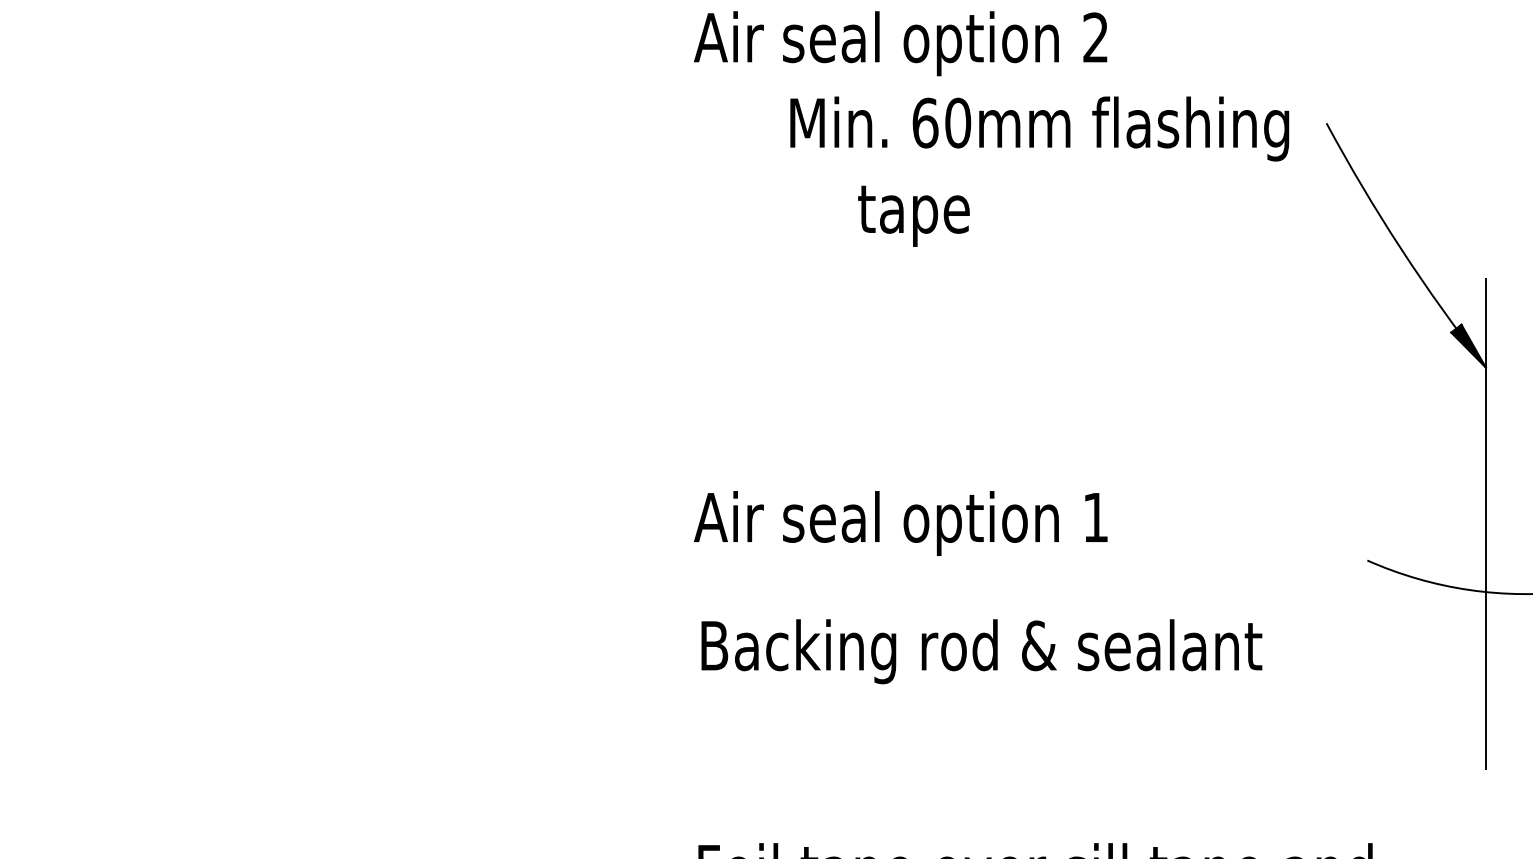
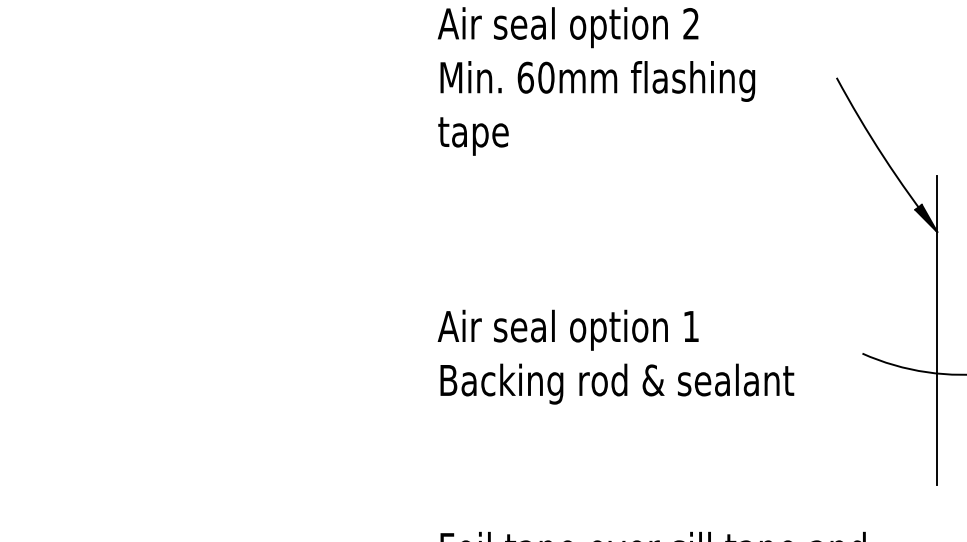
text: (1039, 129) -> (597, 81), moved
text: (913, 216) -> (473, 136), moved
text: (982, 650) -> (617, 383), moved

